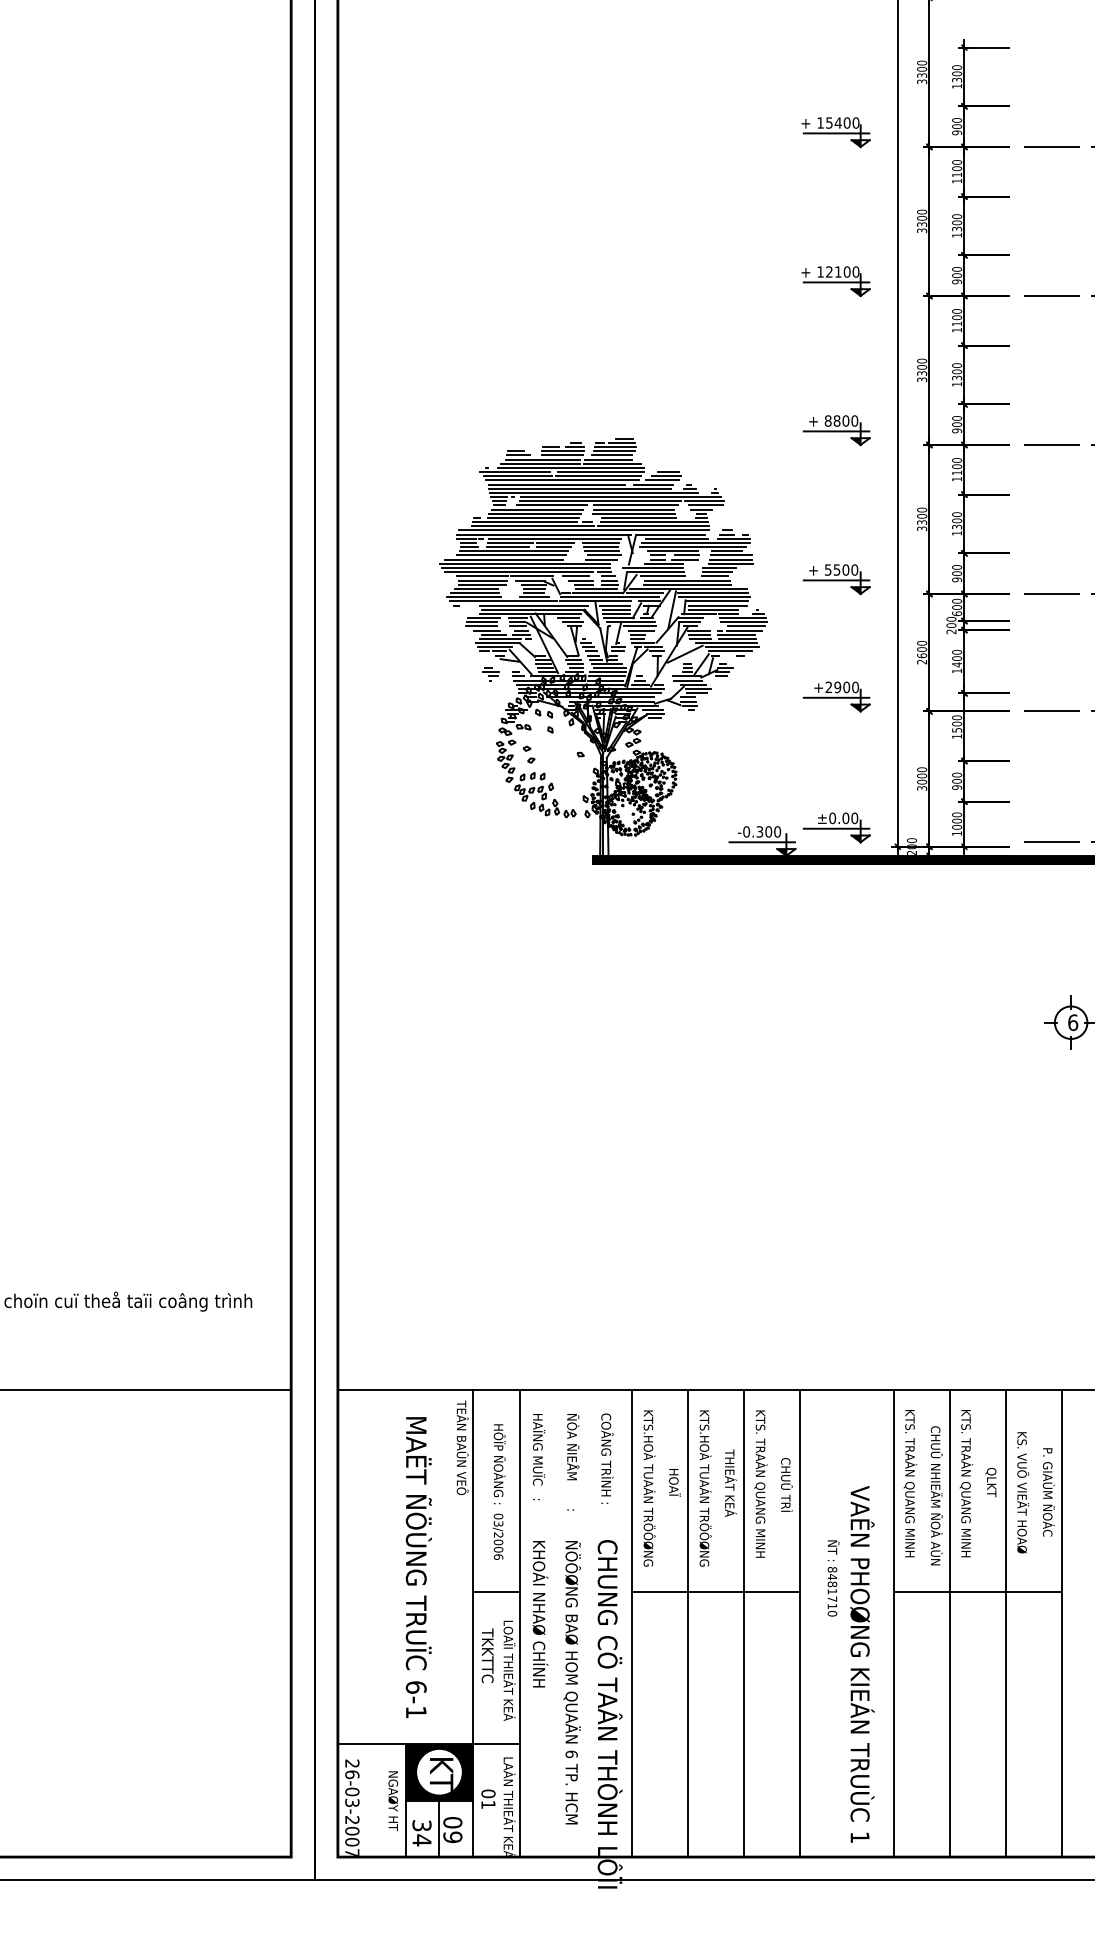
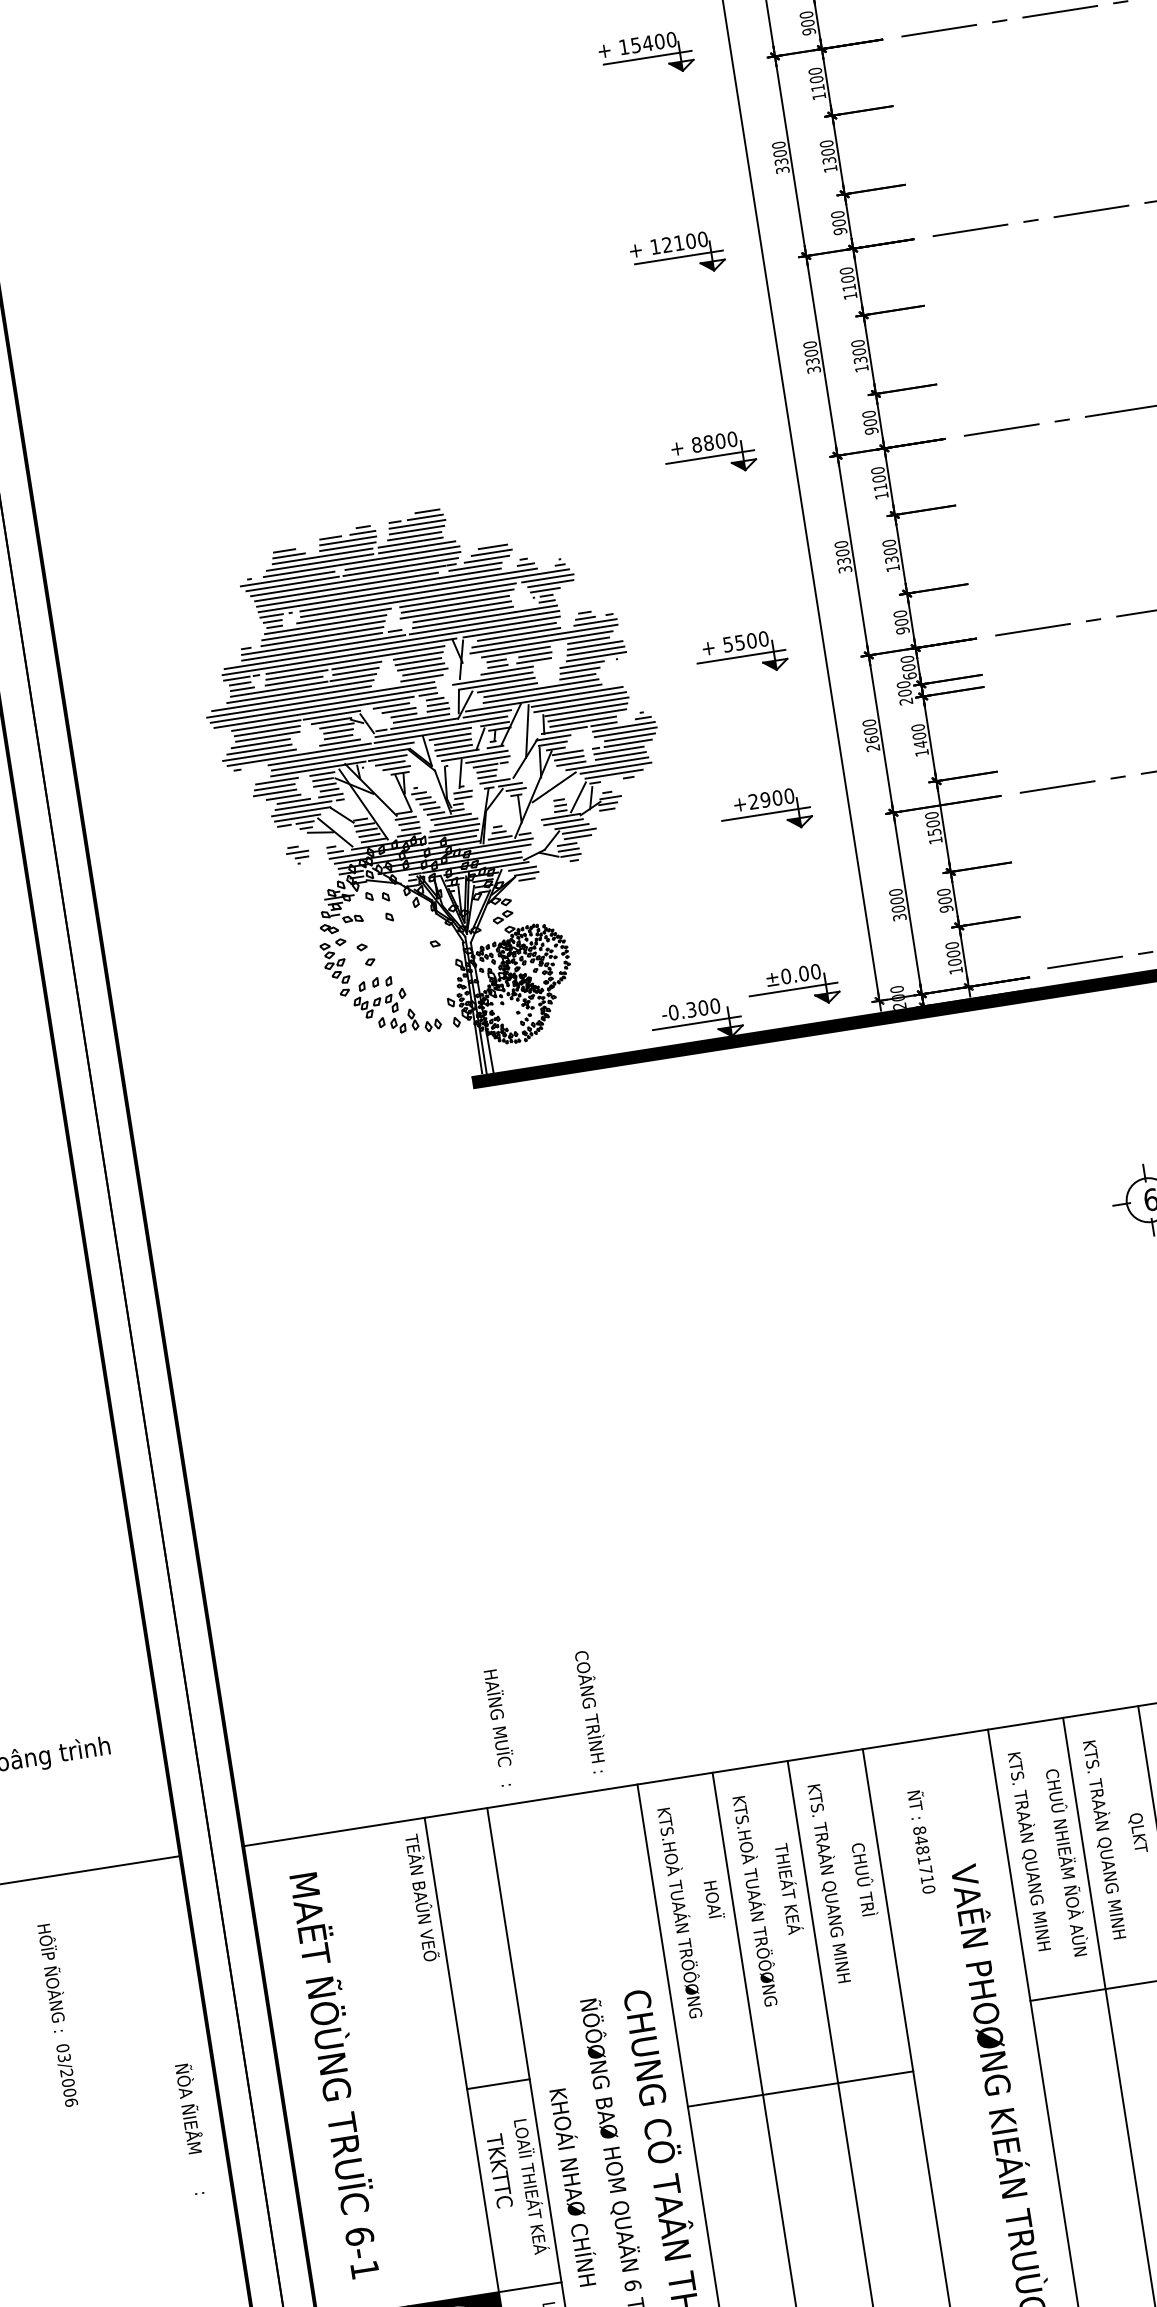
text: (539, 1457) -> (501, 1728), moved
text: (607, 1458) -> (592, 1711), moved
text: (573, 1462) -> (193, 2129), moved
text: (498, 1491) -> (57, 2014), moved
text: (418, 1567) -> (337, 2075), moved
text: (833, 1578) -> (922, 1842), moved
line: (716, 1592) -> (800, 2089), moved
text: (540, 1614) -> (574, 2187), moved

